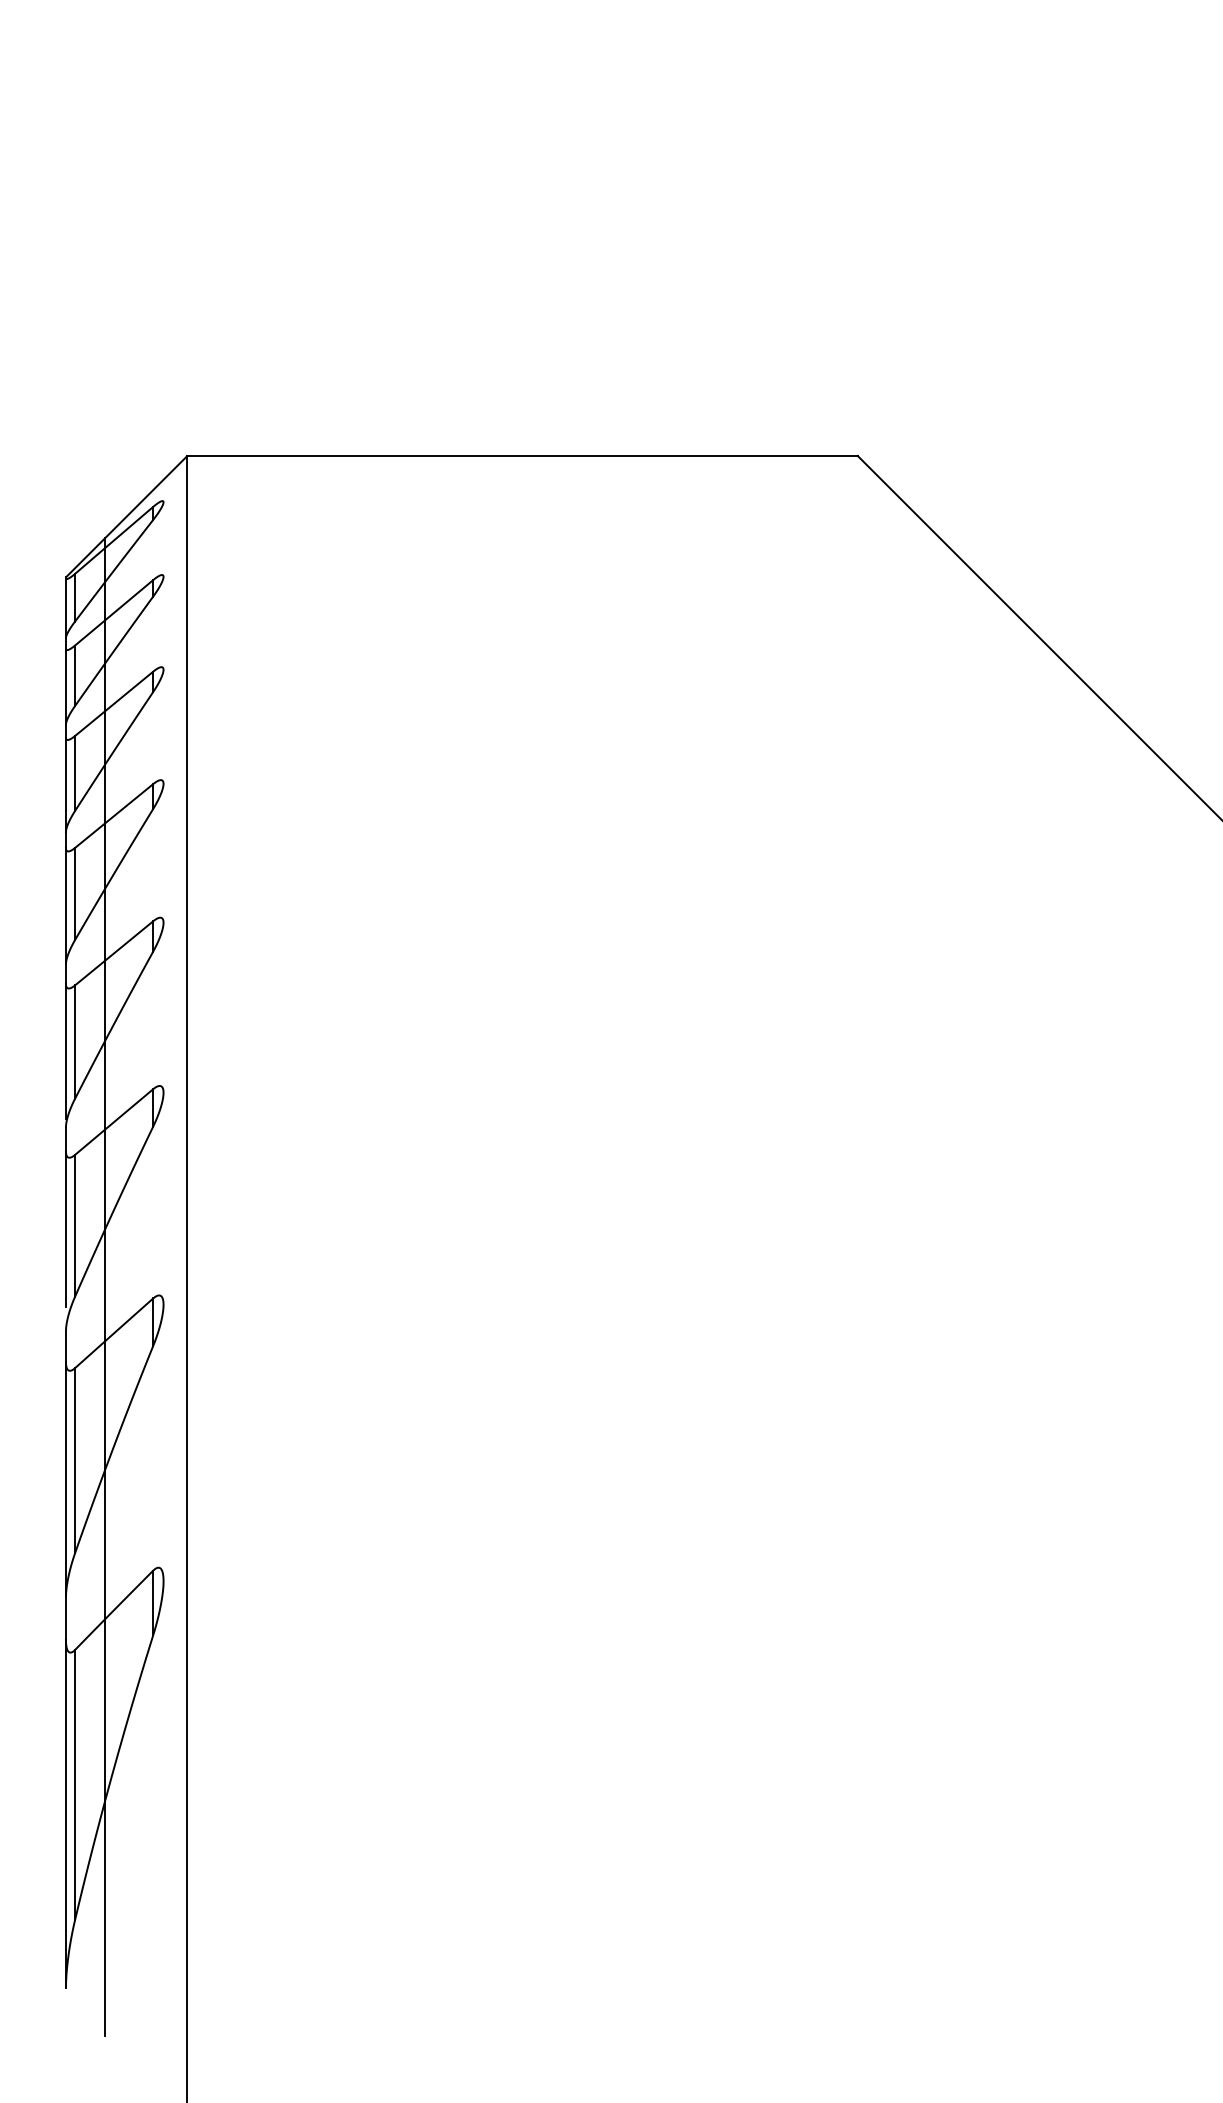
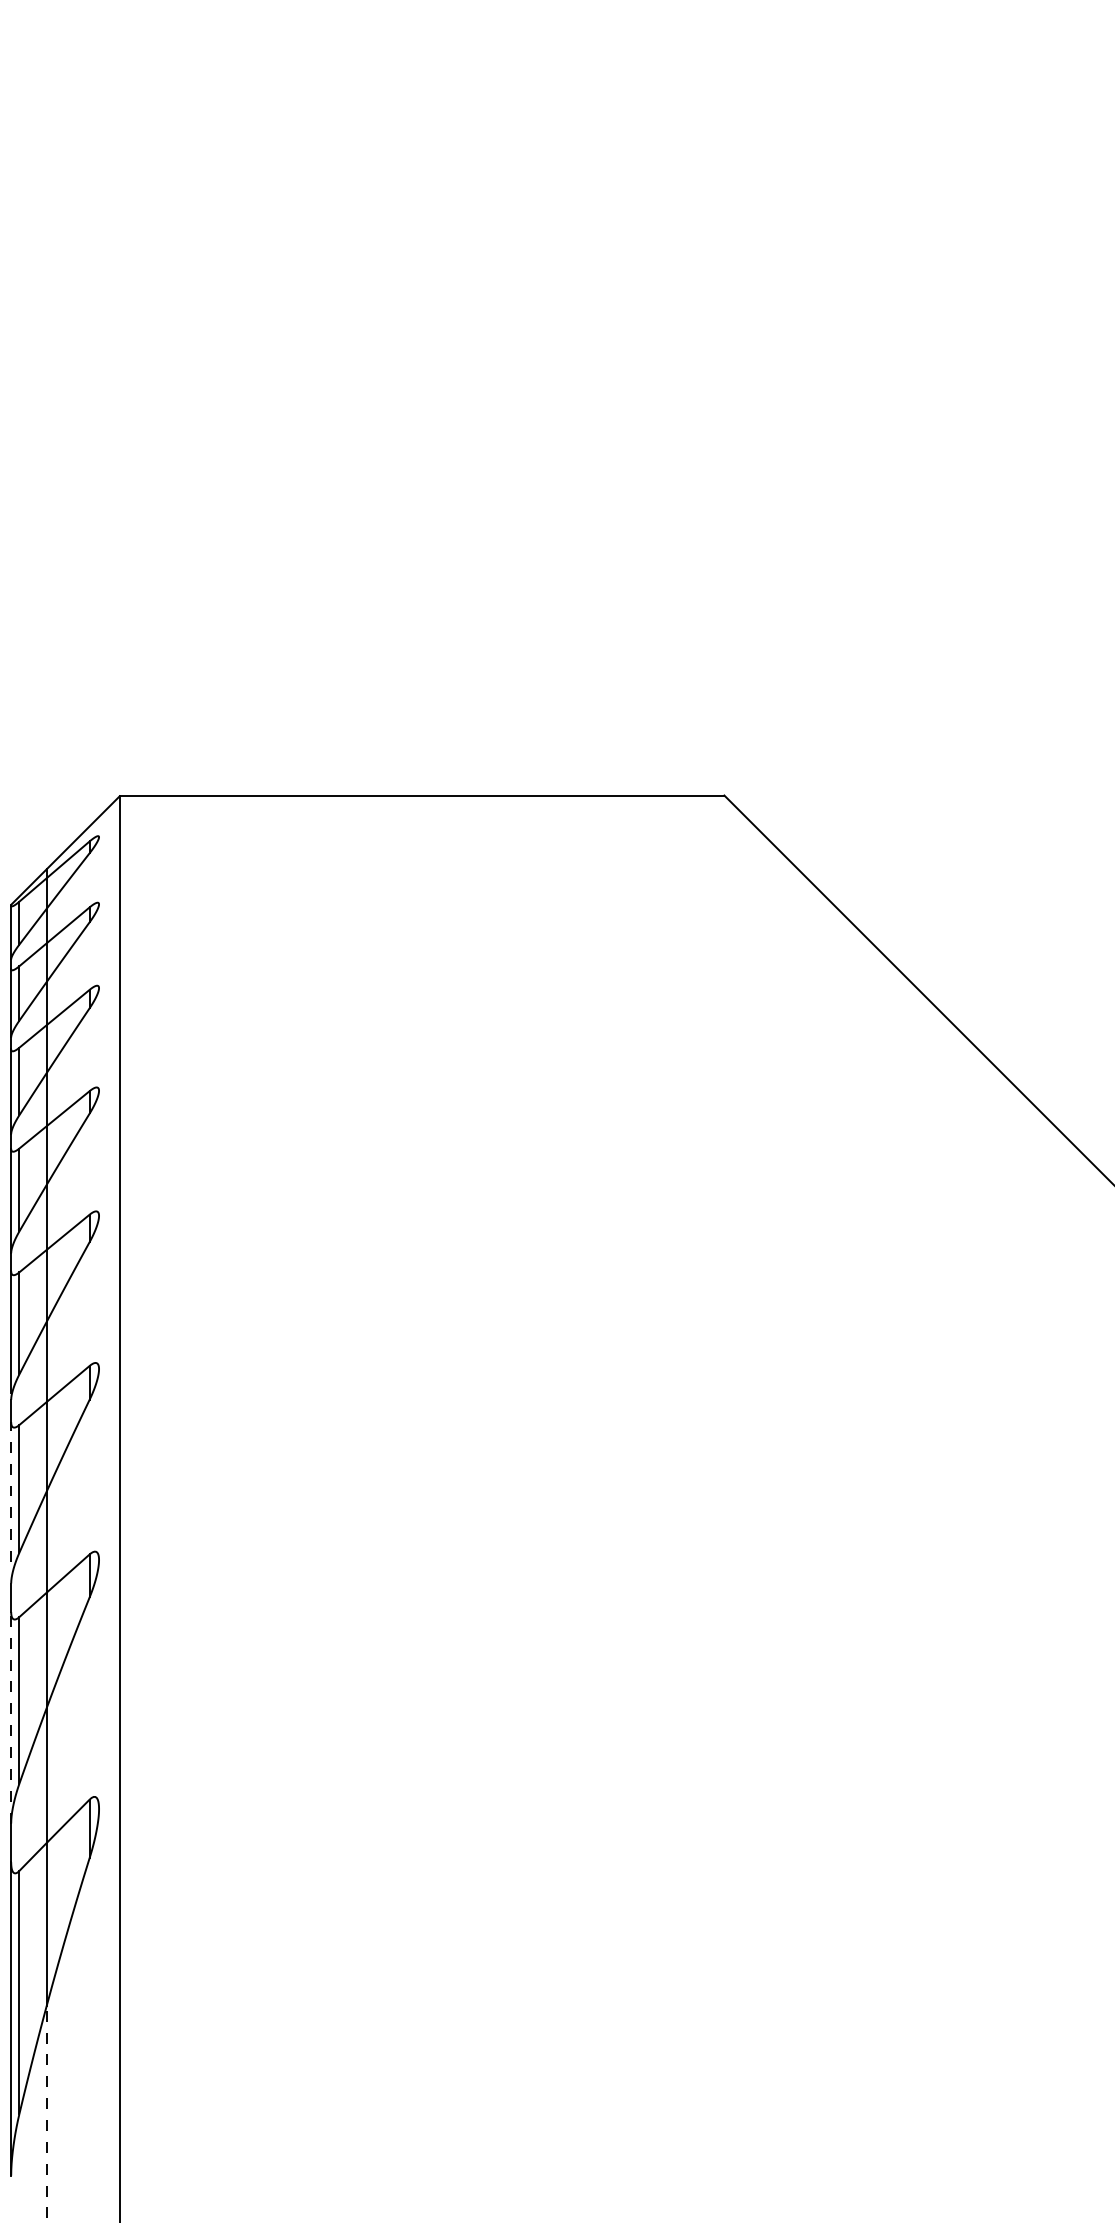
line: (66, 1229) -> (11, 1492), solid -> dashed
line: (66, 1479) -> (11, 1717), solid -> dashed
line: (105, 1916) -> (46, 2111), solid -> dashed

